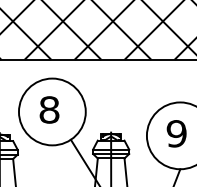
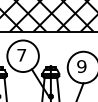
text: (48, 108) -> (21, 54), 8 -> 7

